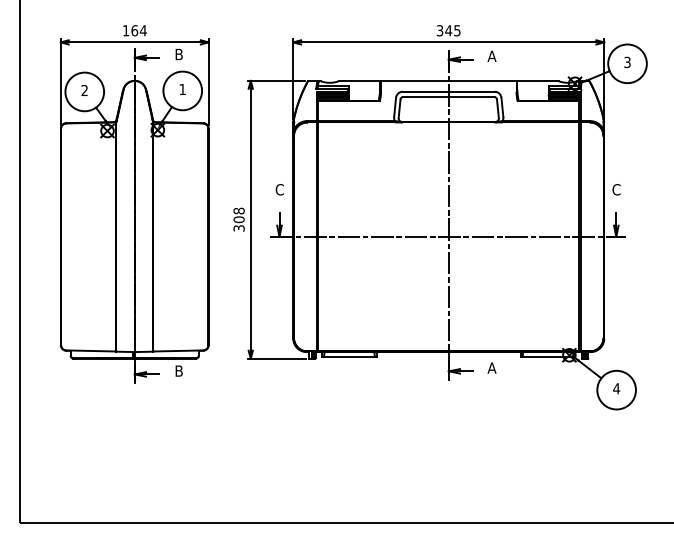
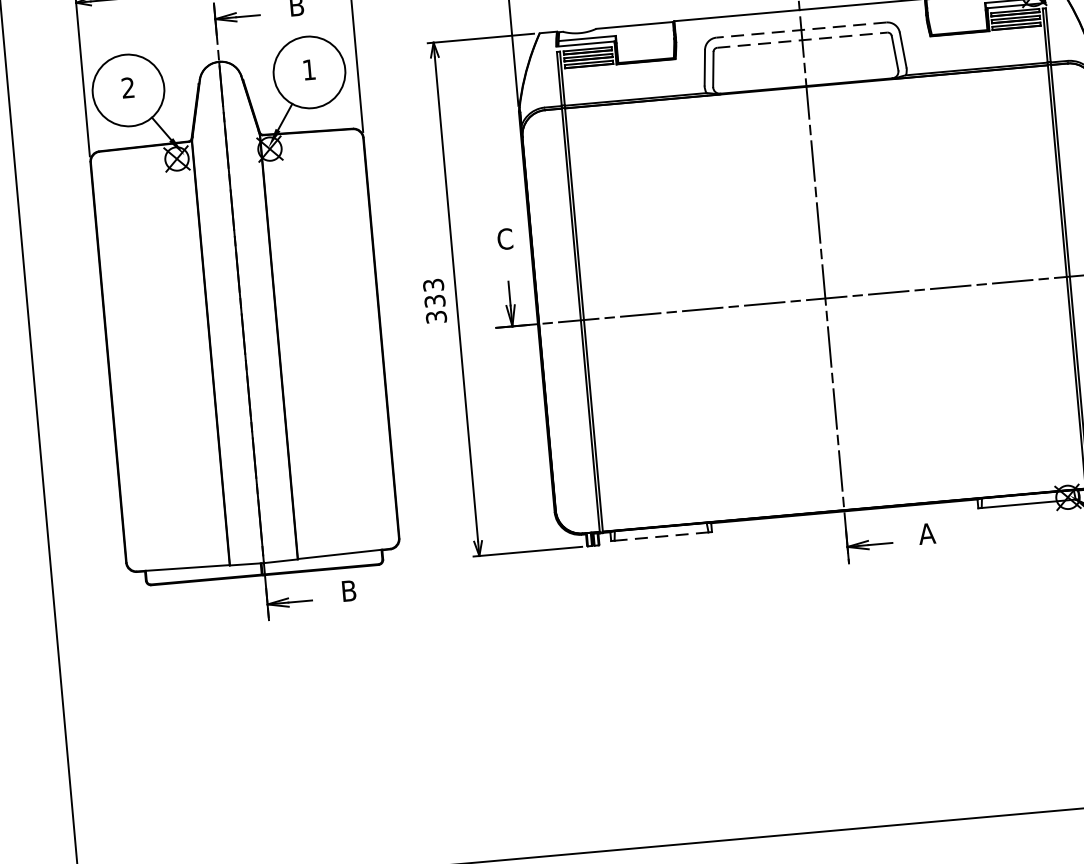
line: (448, 91) -> (800, 29), solid -> dashed
line: (448, 97) -> (801, 40), solid -> dashed
text: (238, 215) -> (433, 293), 308 -> 333
line: (349, 356) -> (661, 535), solid -> dashed

